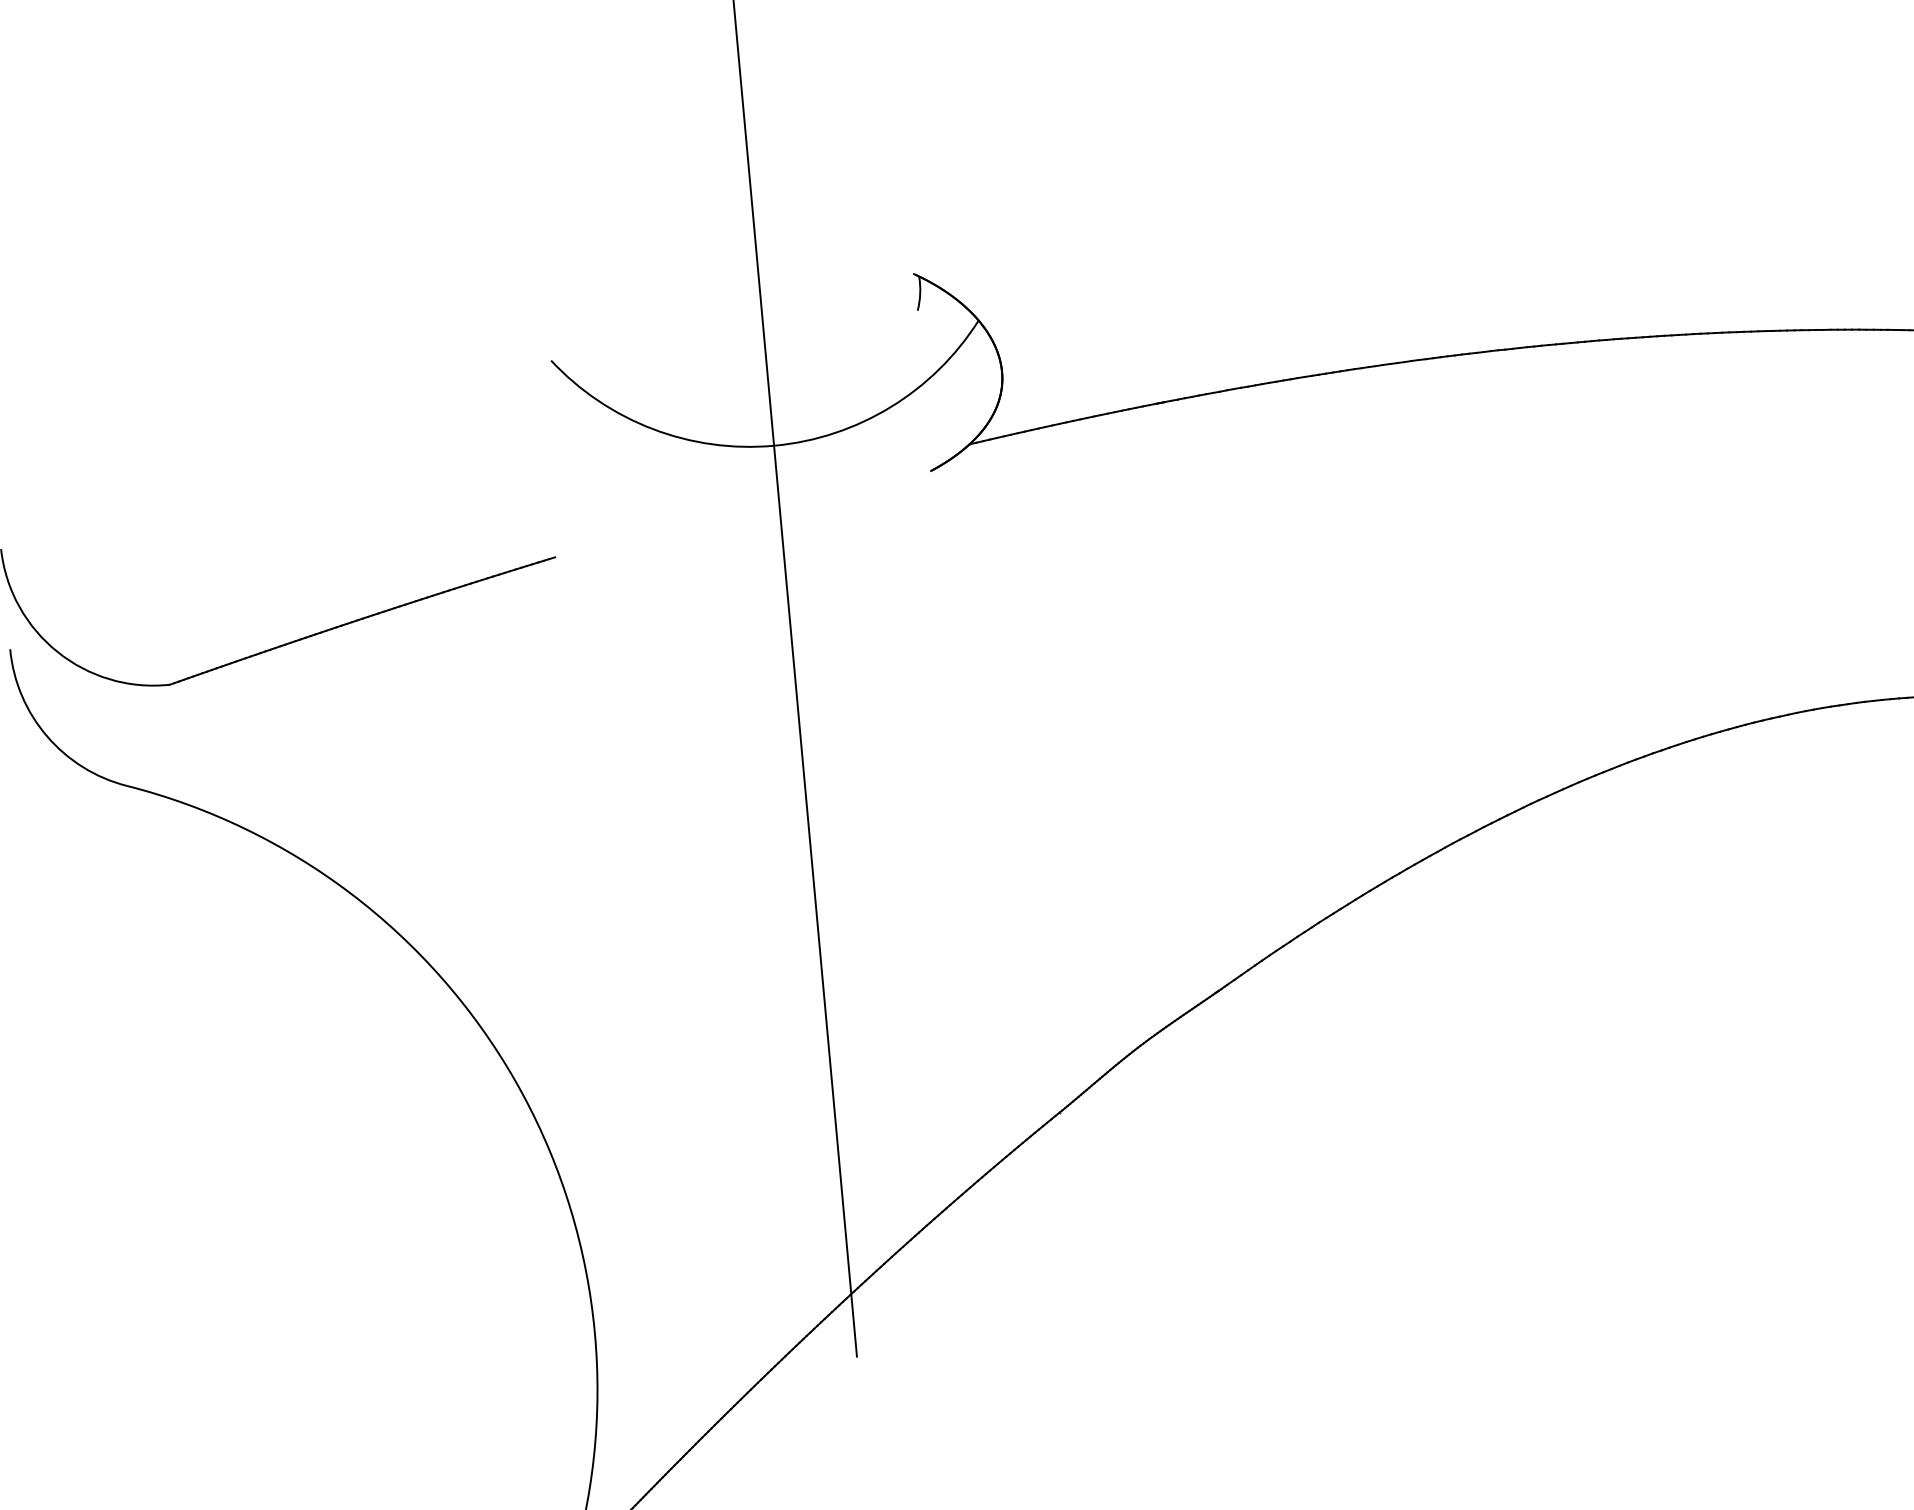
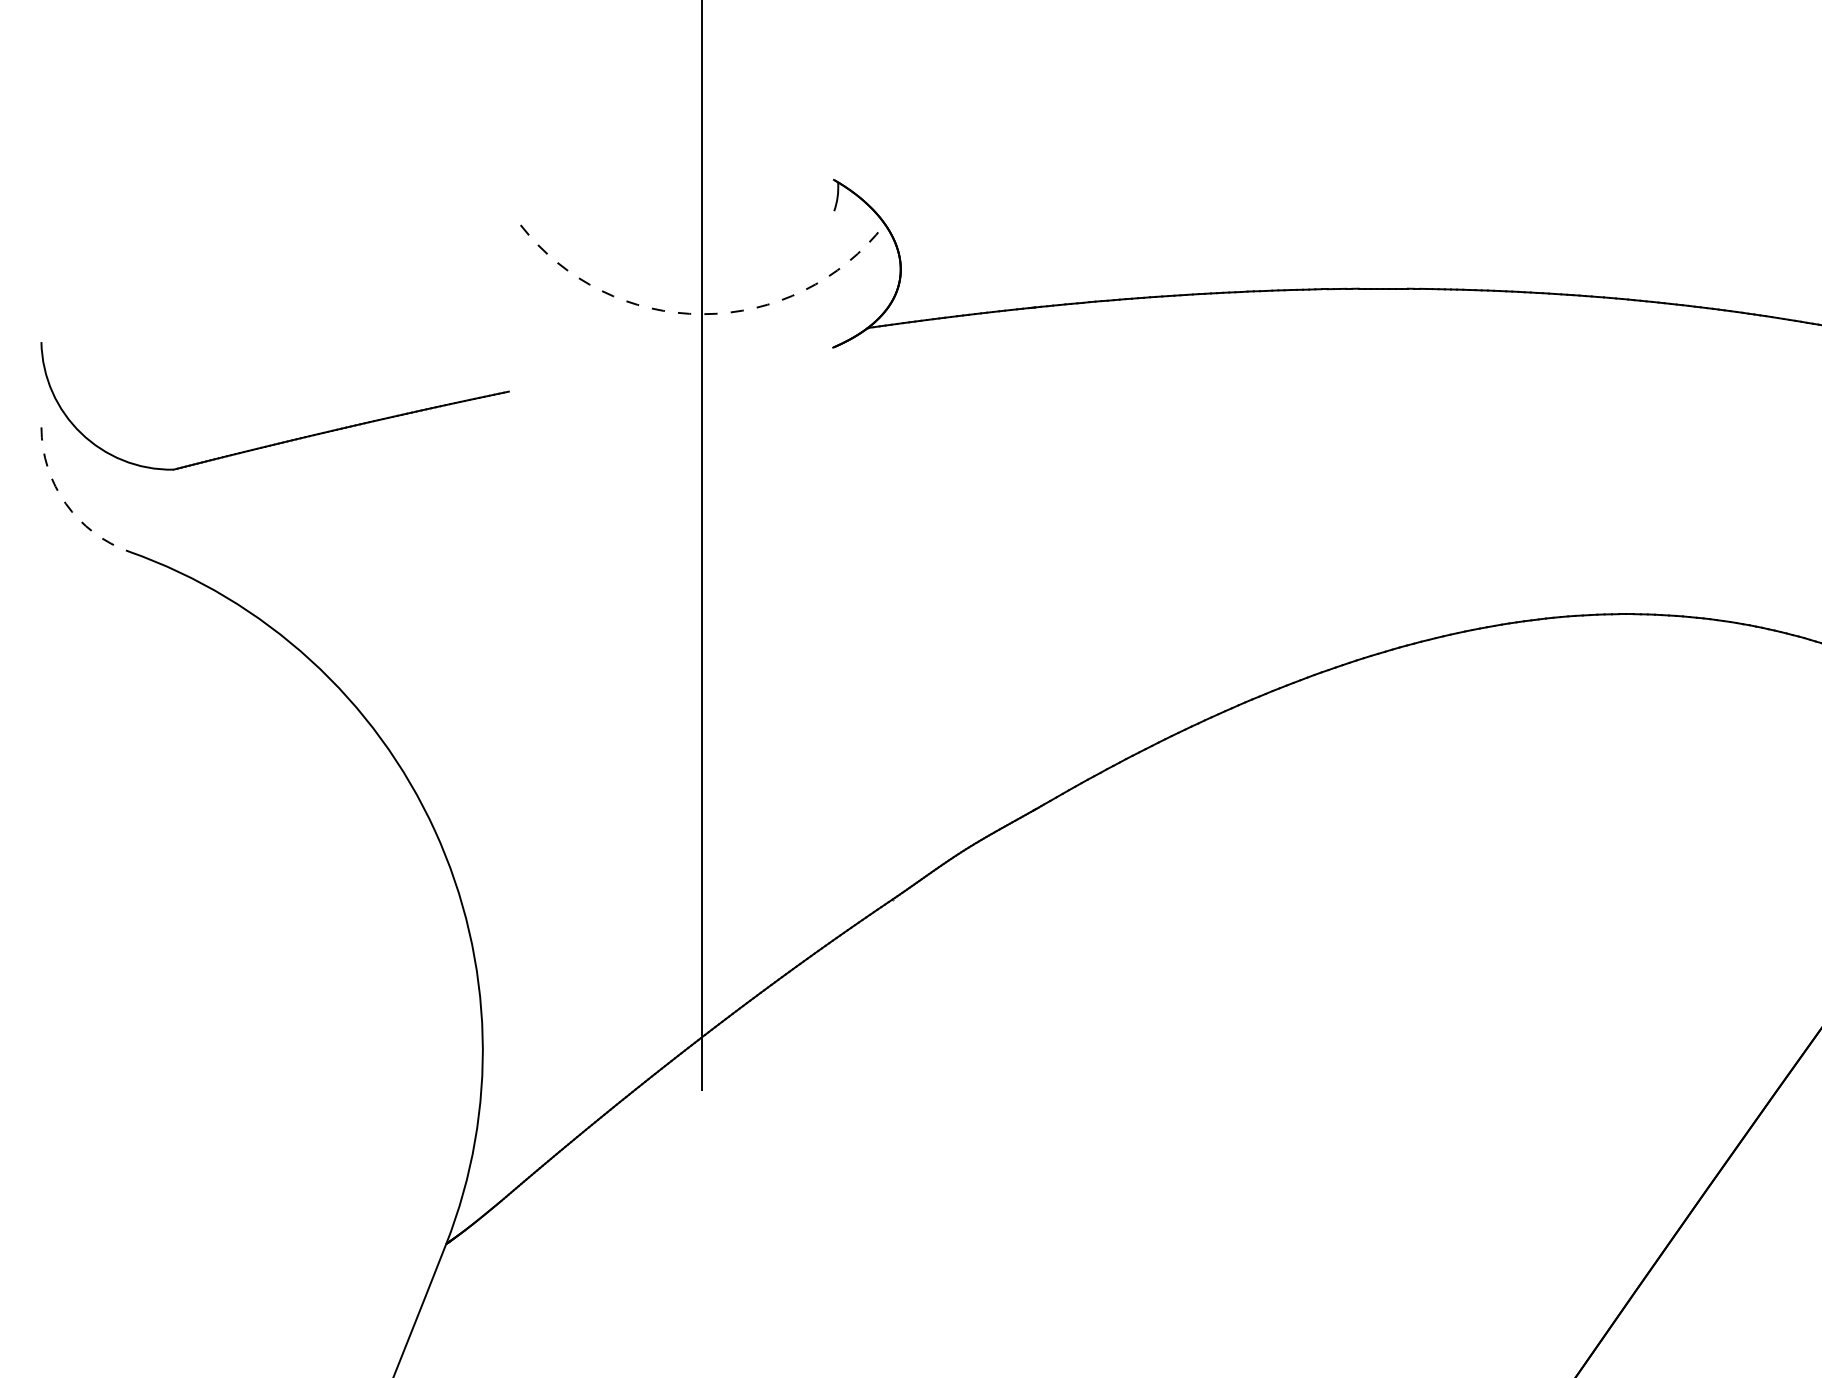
arc: (774, 446) -> (702, 314), solid -> dashed
arc: (46, 736) -> (65, 503), solid -> dashed

